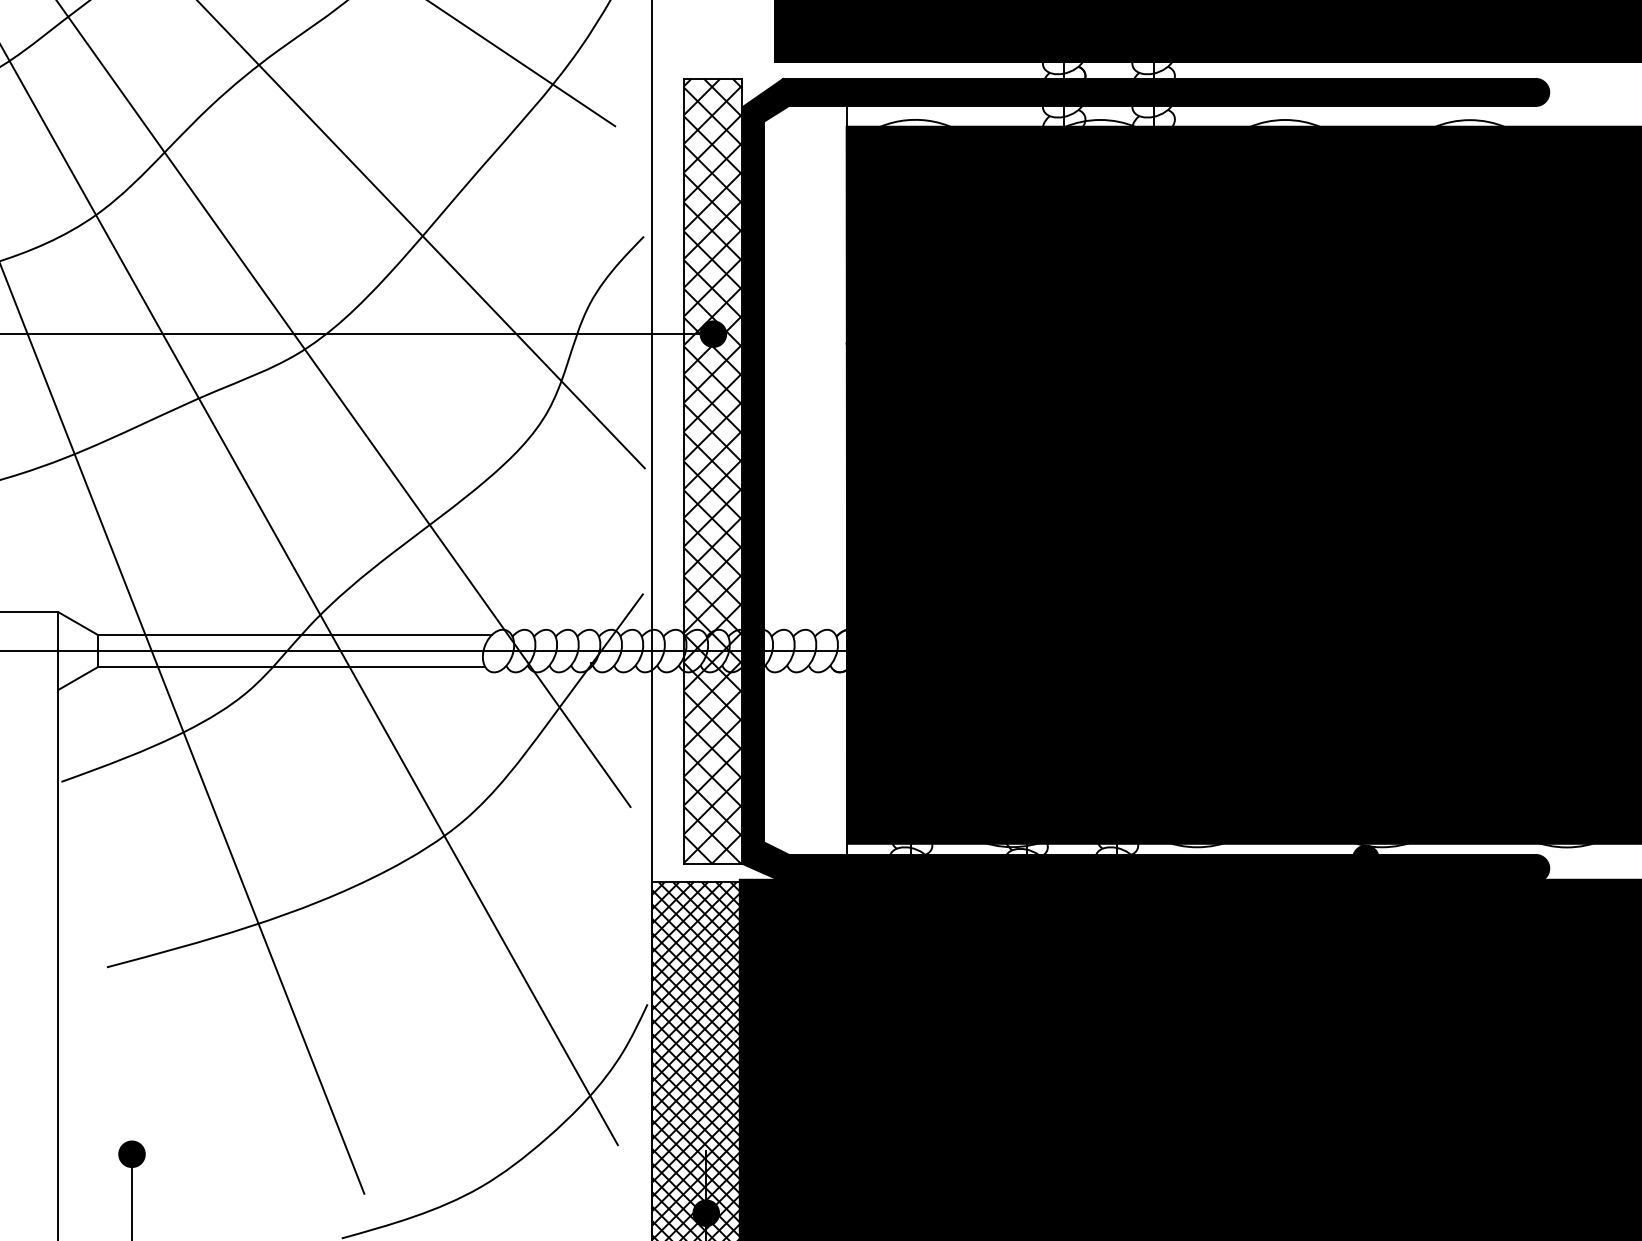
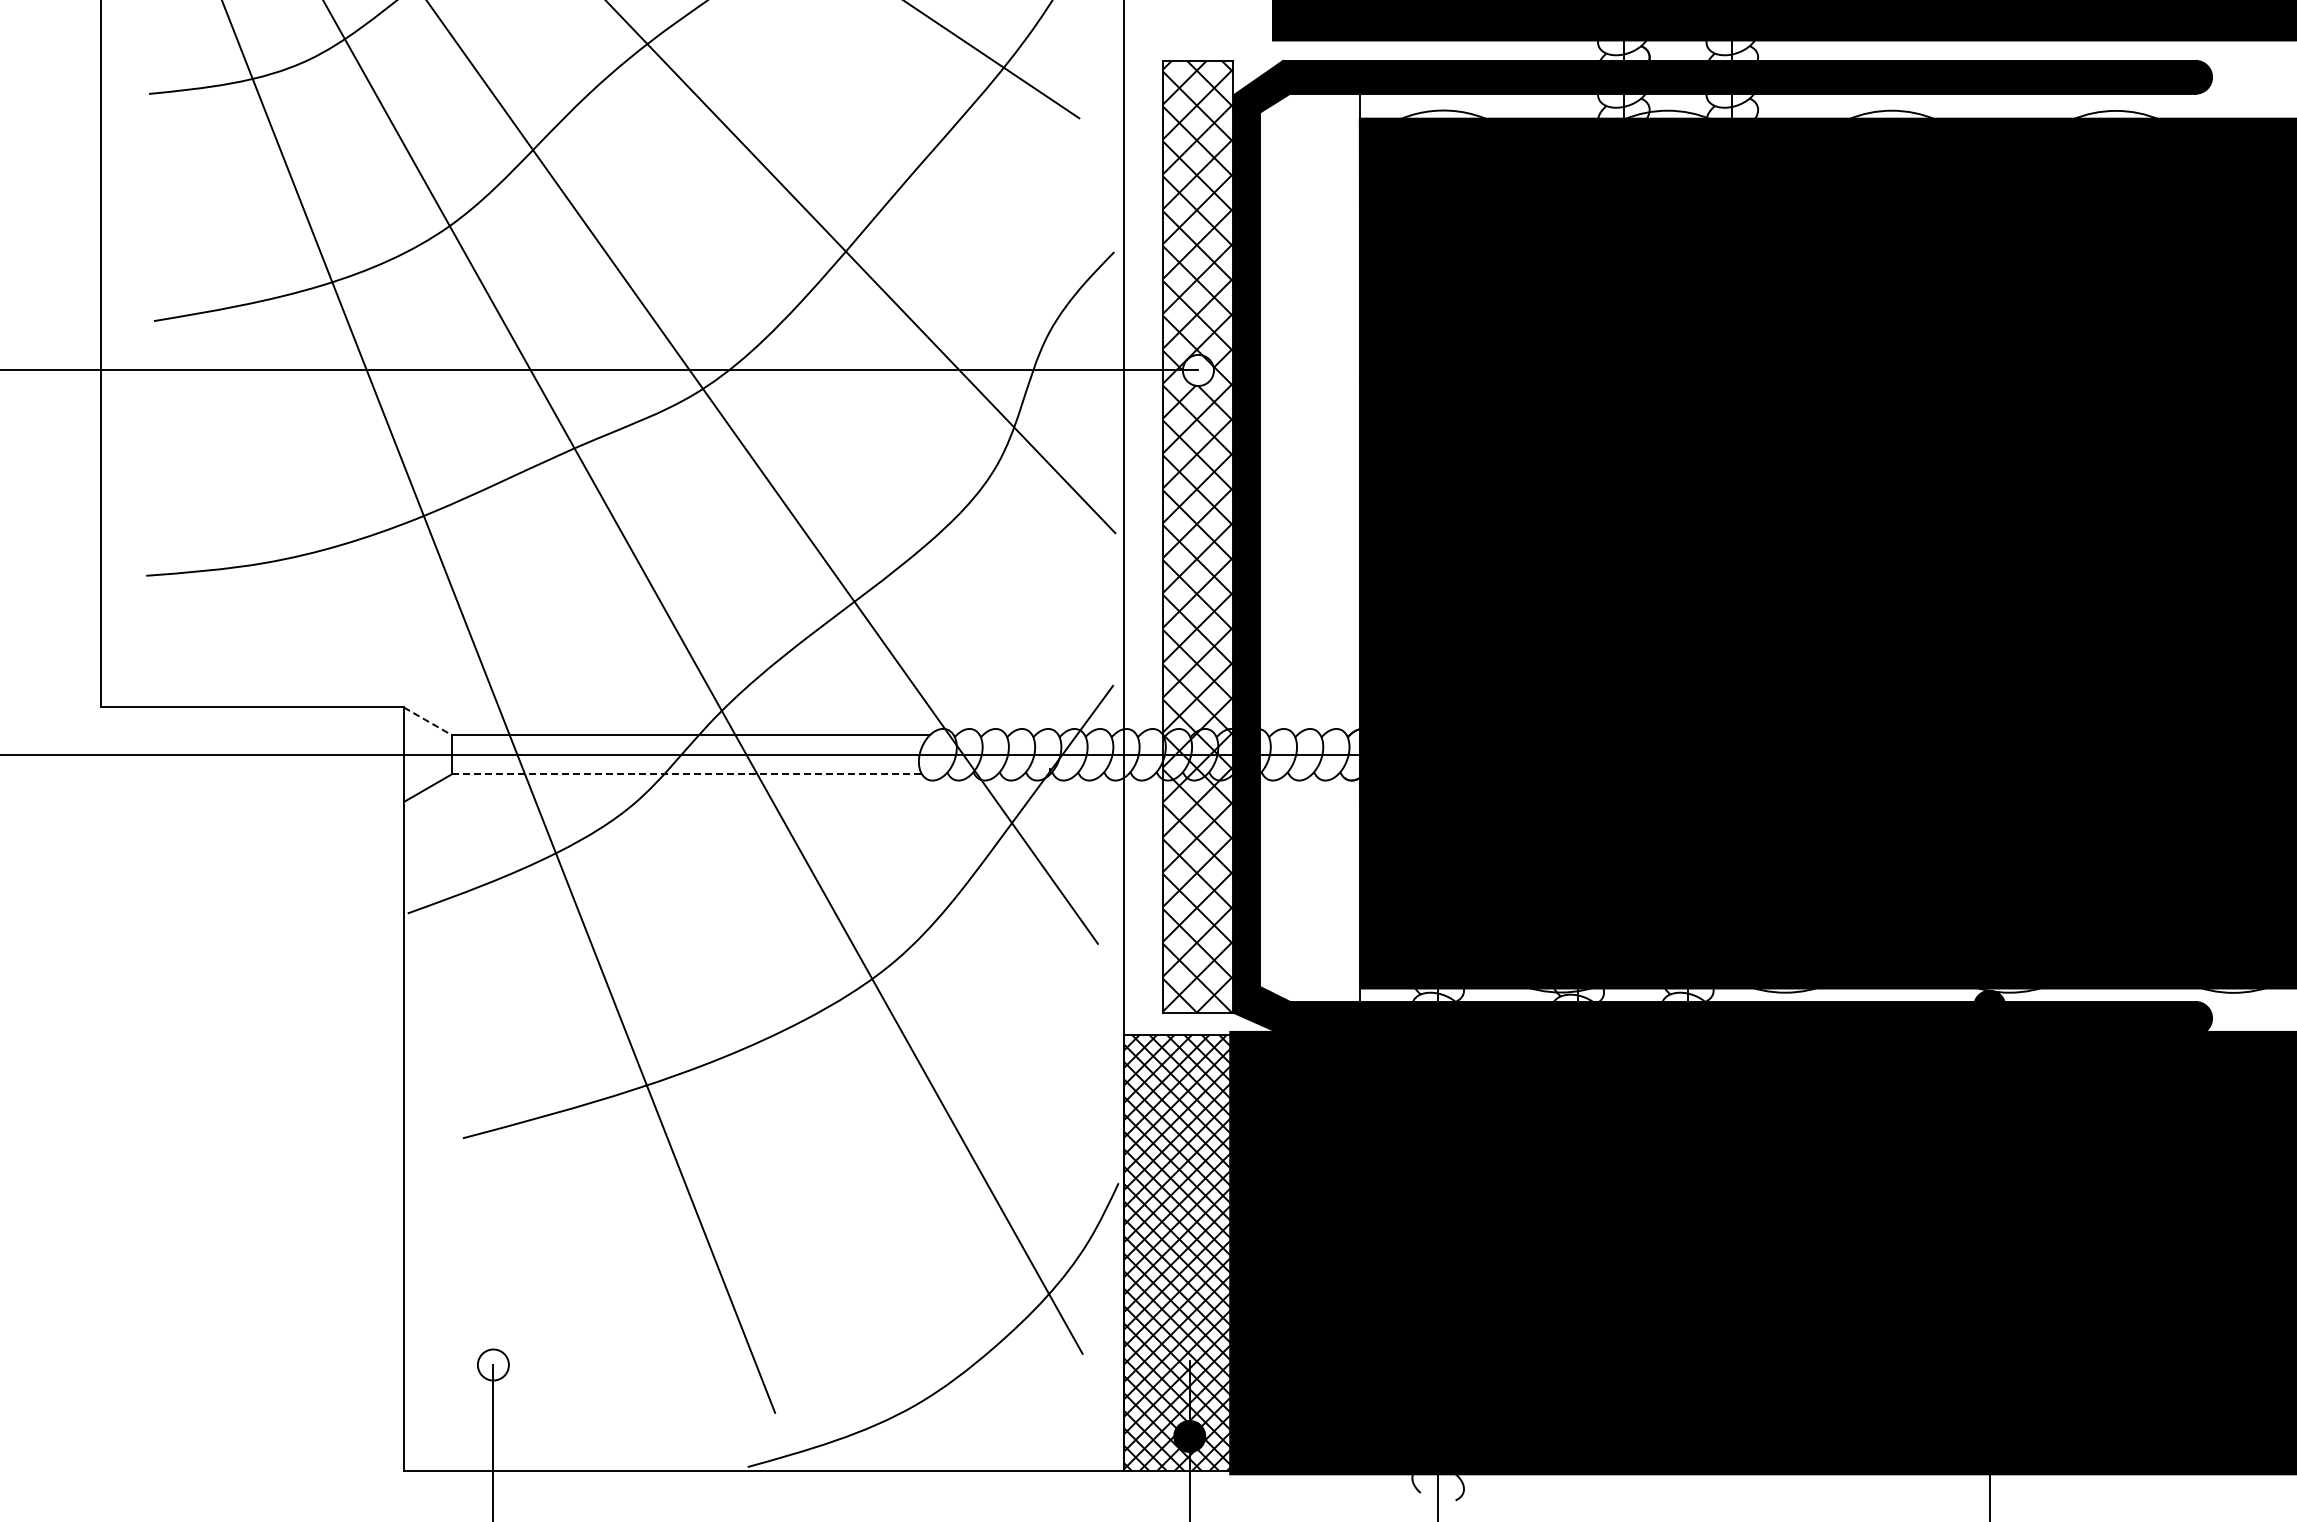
fill: (712, 334) -> (1197, 370), removed
line: (78, 623) -> (428, 721), solid -> dashed
line: (292, 667) -> (687, 774), solid -> dashed
fill: (131, 1153) -> (492, 1364), removed

